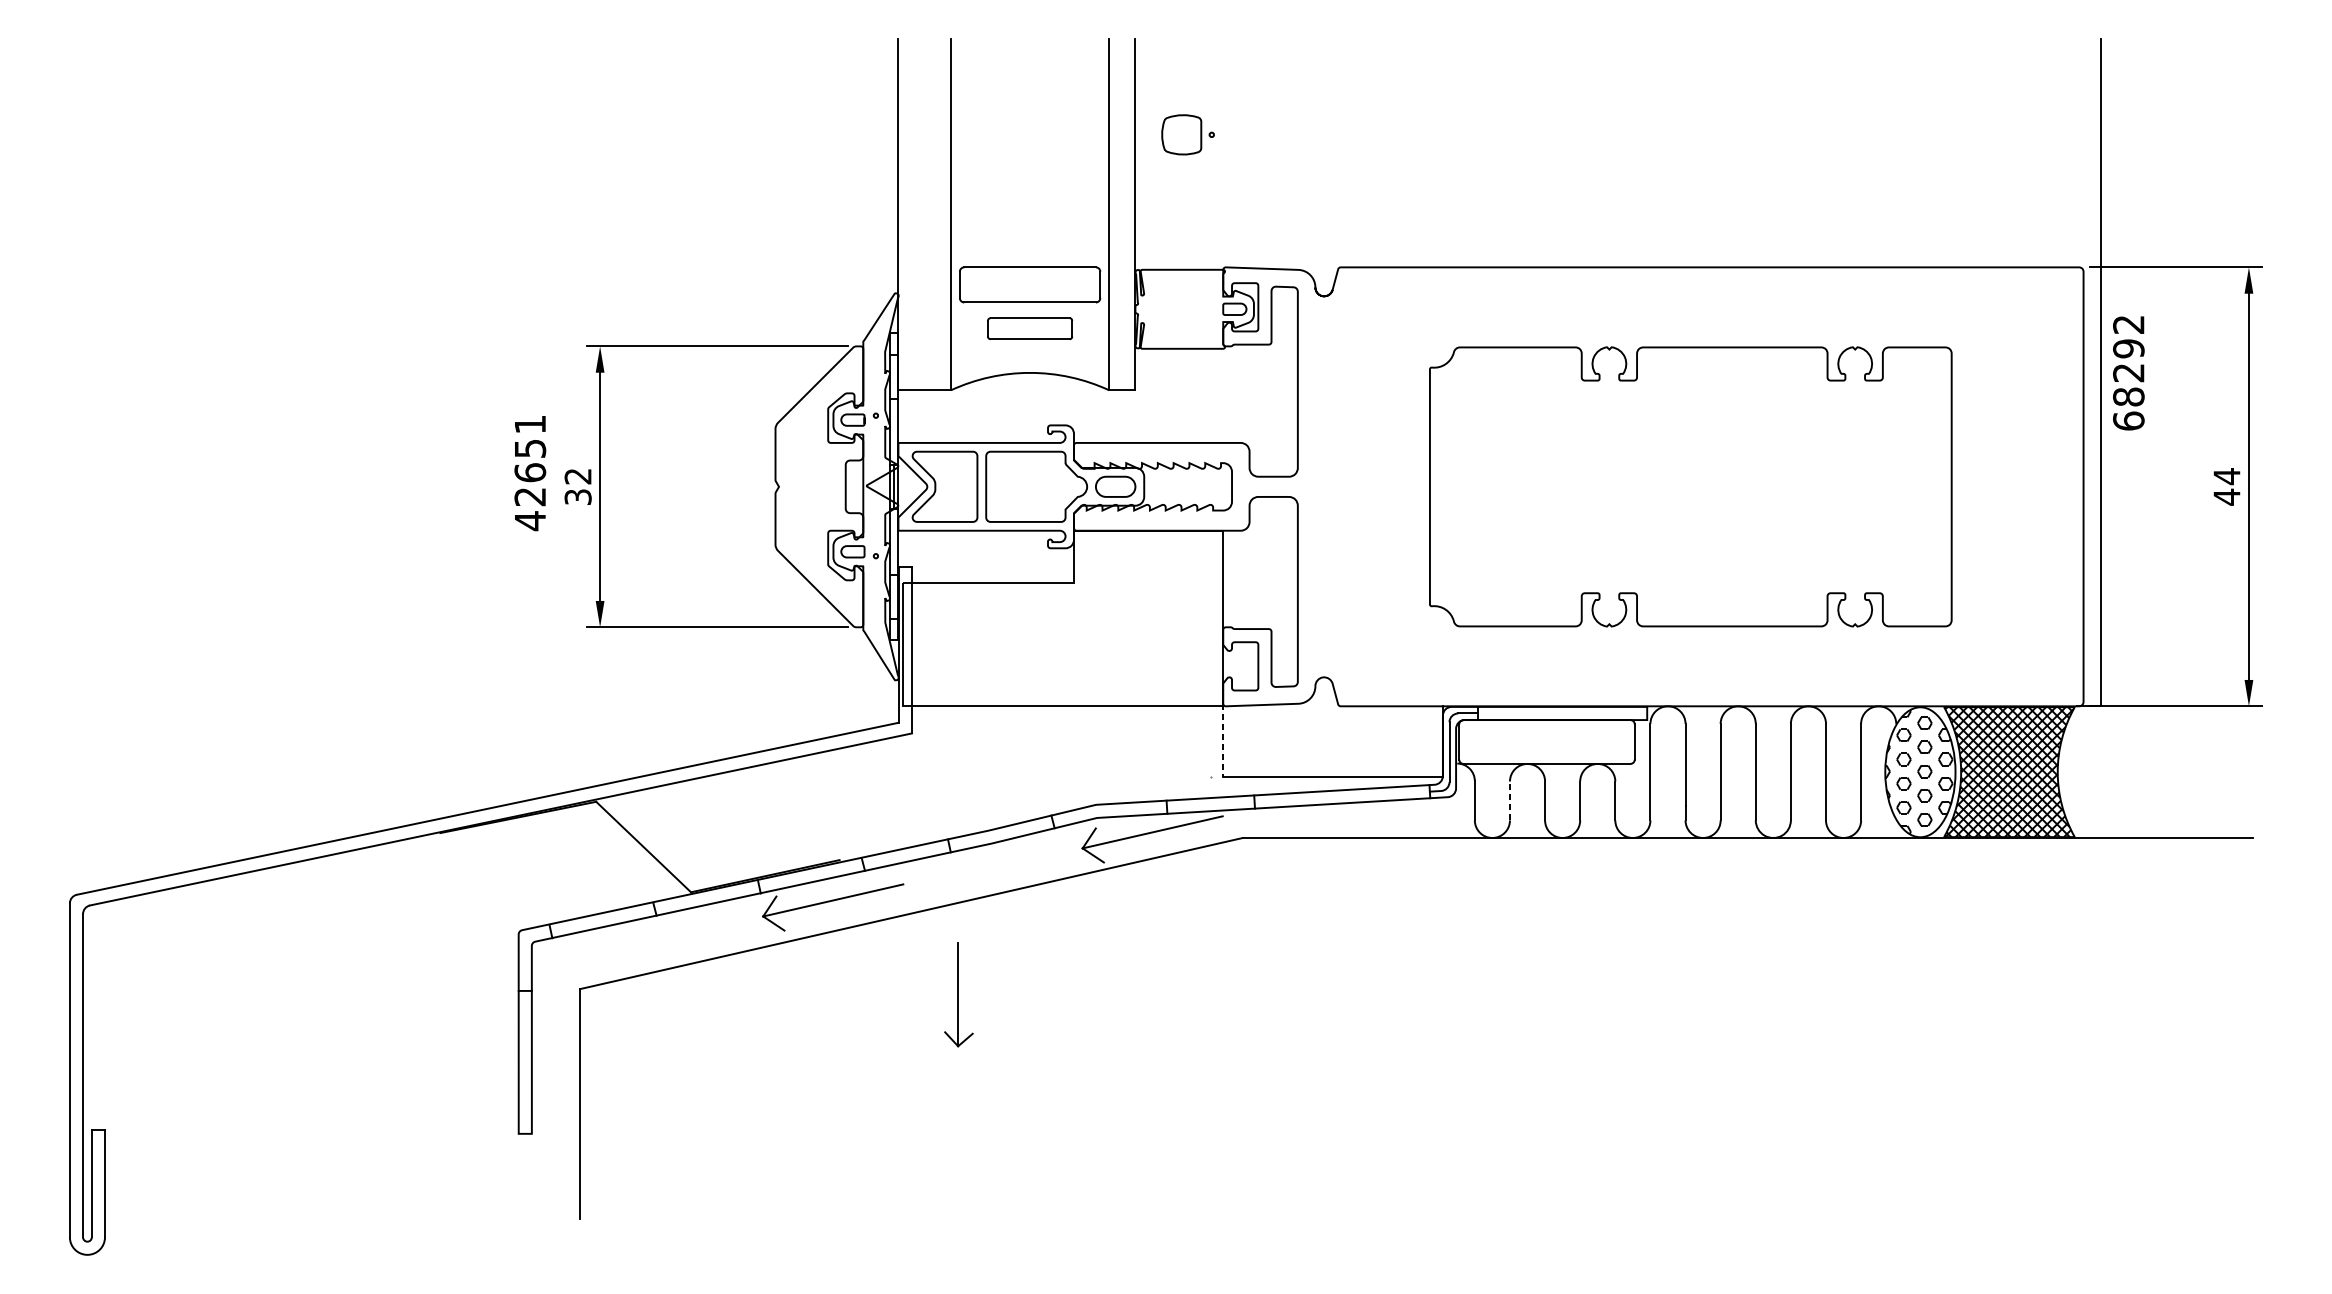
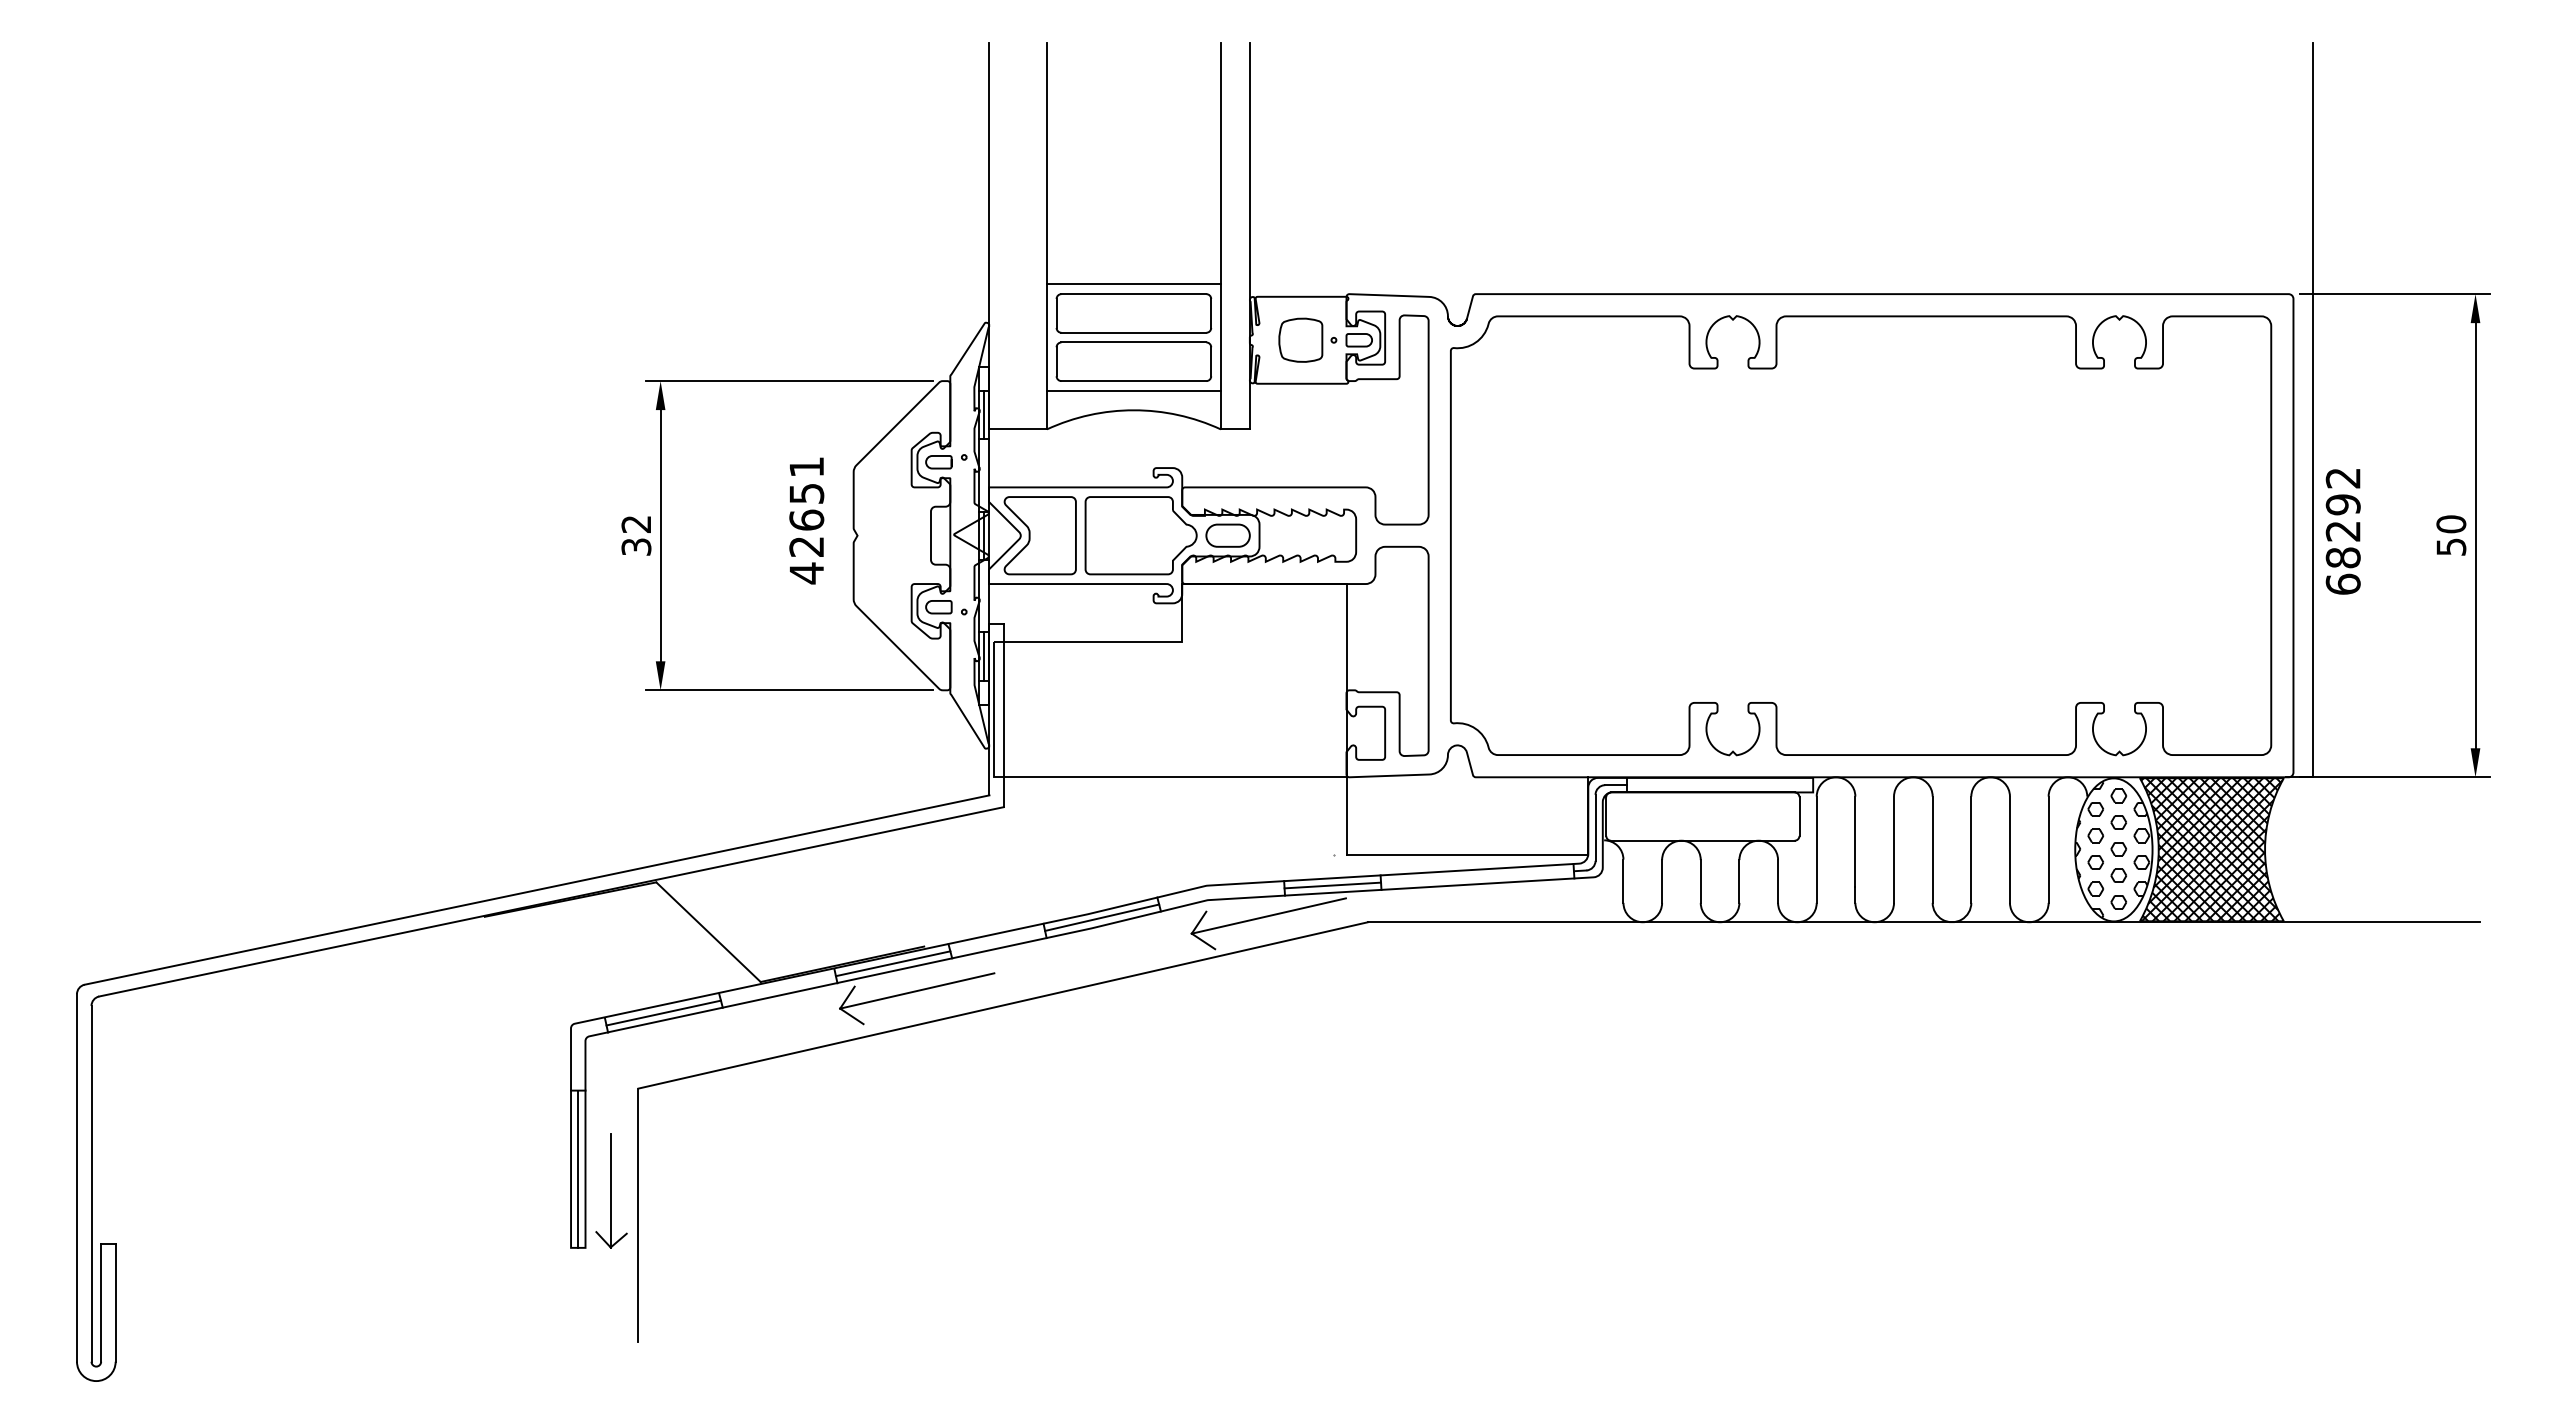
part: (1187, 134) -> (1307, 339), moved
line: (1029, 258) -> (1133, 284), added
part: (1029, 328) -> (1133, 361), size x1.67
line: (1029, 354) -> (1133, 390), added
text: (2128, 373) -> (2342, 531), moved
line: (894, 376) -> (984, 414), added
text: (530, 473) -> (806, 520), moved
part: (1691, 486) -> (1861, 535), size x1.43
text: (2227, 486) -> (2451, 535), 44 -> 50
line: (894, 596) -> (984, 656), added
line: (1223, 740) -> (1346, 814), dashed -> solid
line: (1510, 800) -> (1662, 880), dashed -> solid
line: (1210, 804) -> (1332, 885), added
line: (1001, 833) -> (1102, 917), added
line: (810, 875) -> (892, 963), added
line: (602, 920) -> (663, 1012), added
part: (958, 994) -> (611, 1190), moved
line: (525, 1061) -> (578, 1168), added

